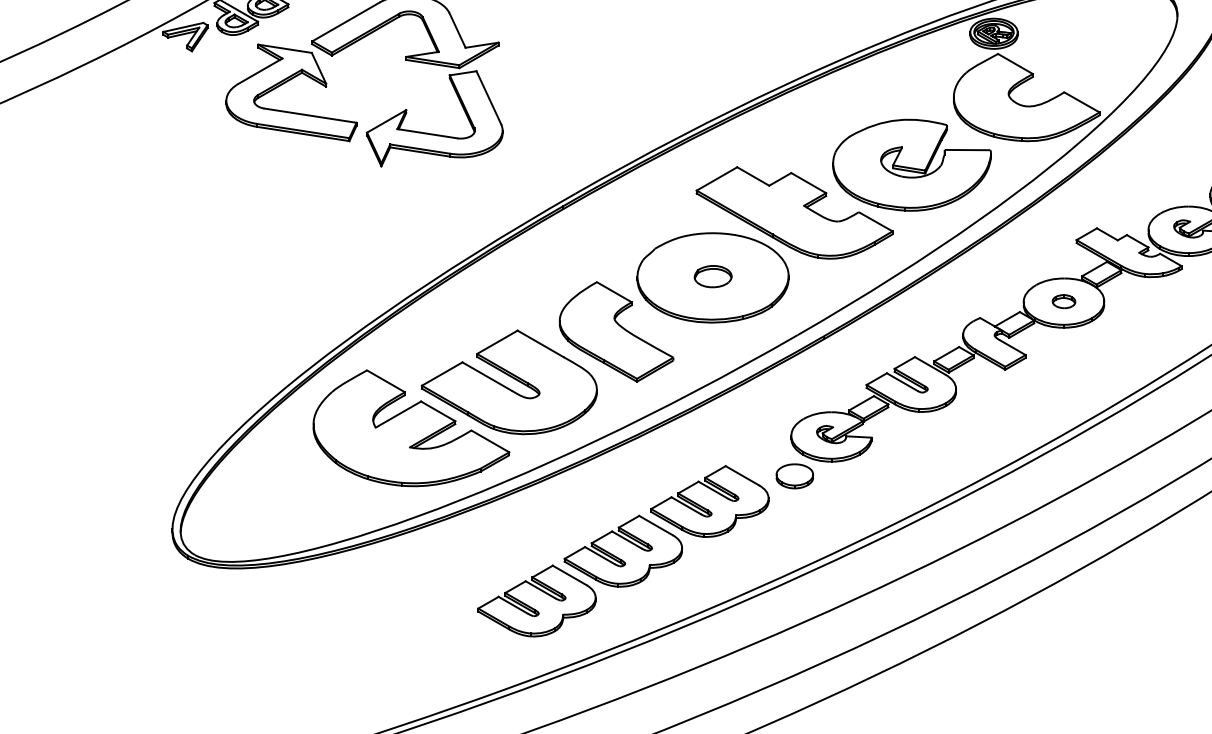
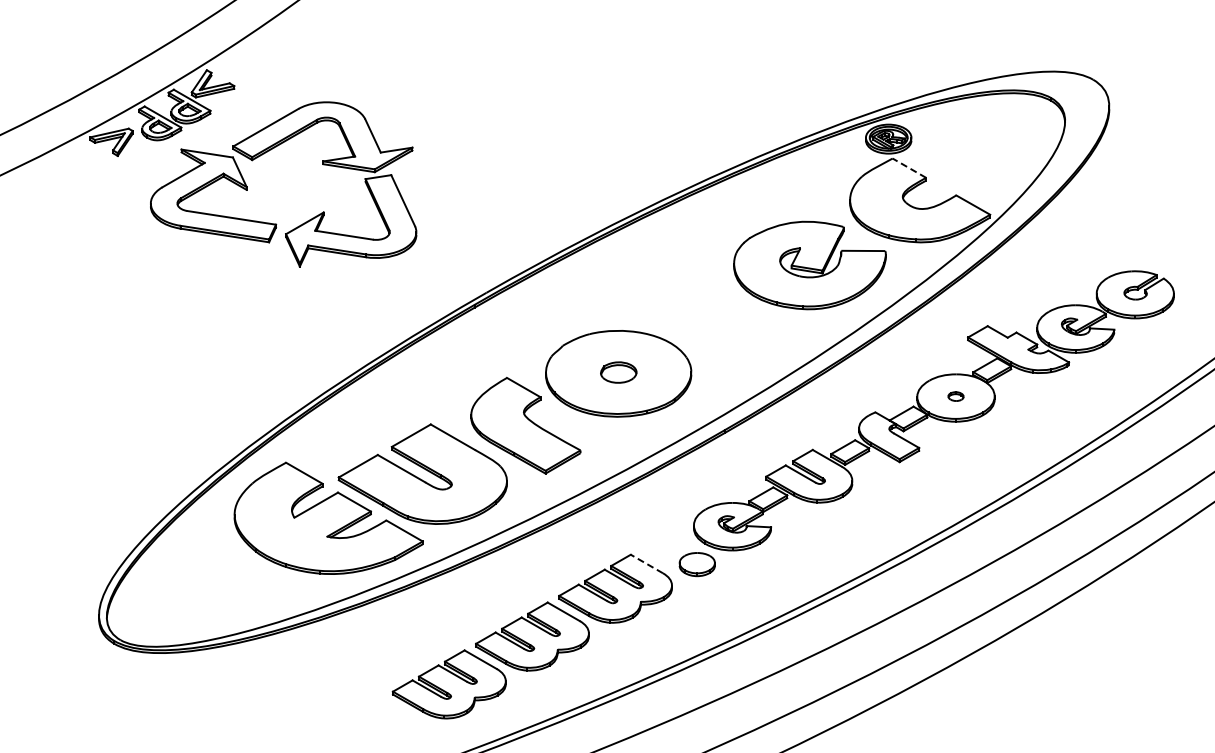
line: (1014, 63) -> (908, 167), solid -> dashed
part: (794, 213) -> (696, 311), removed
part: (1063, 301) -> (955, 396), size x0.7
line: (742, 476) -> (646, 564), solid -> dashed

